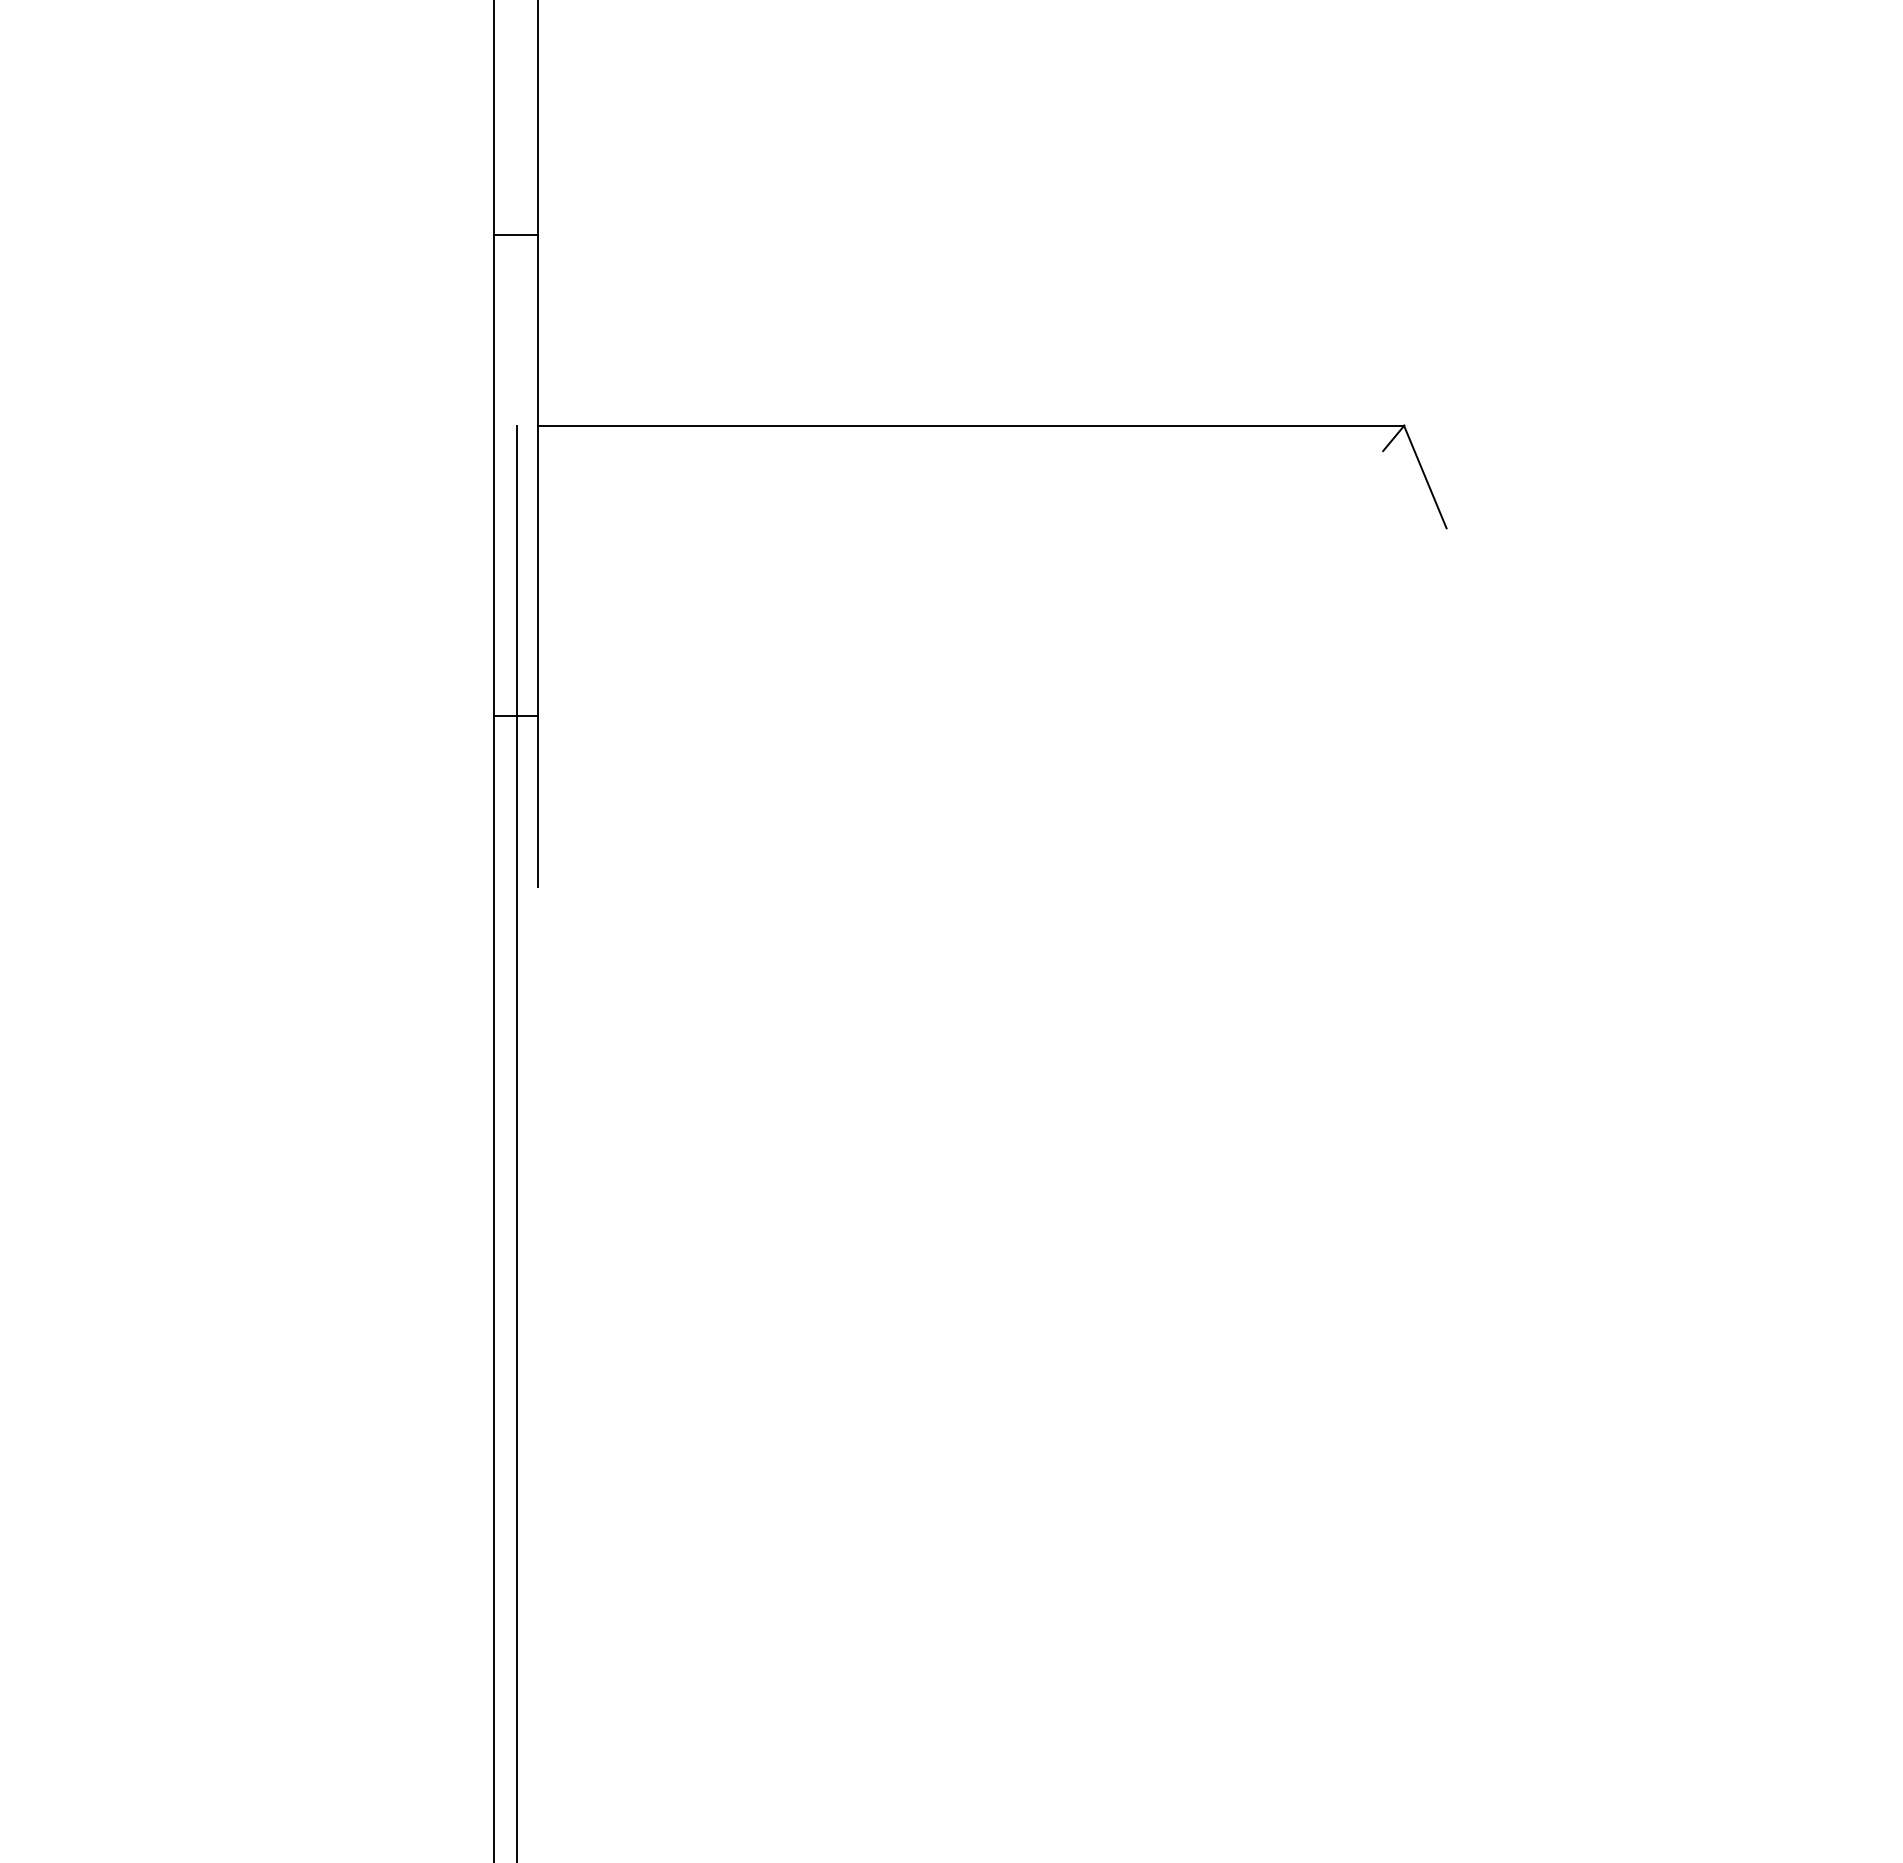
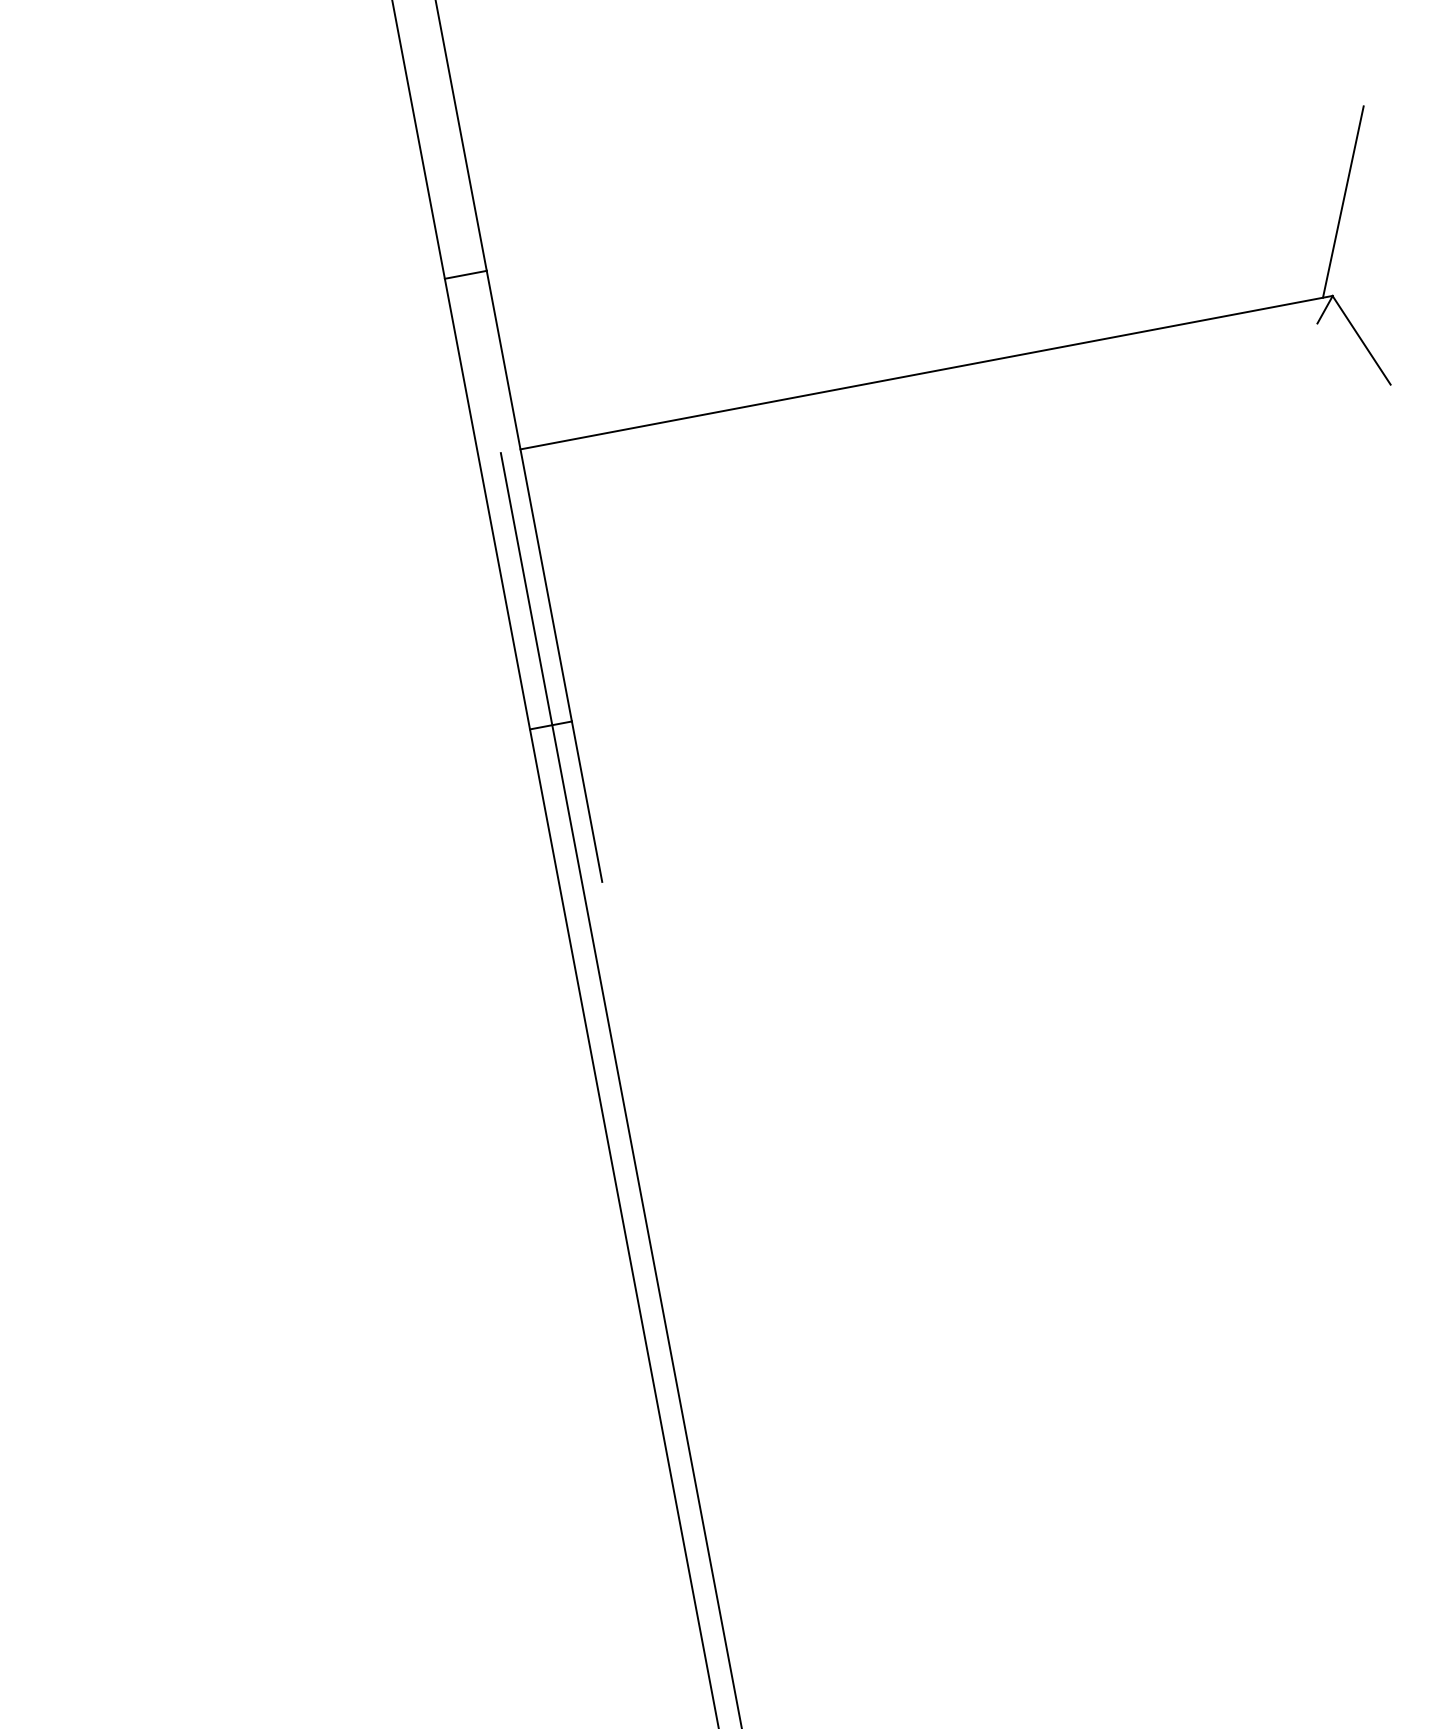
line: (1432, 330) -> (1342, 201), added

